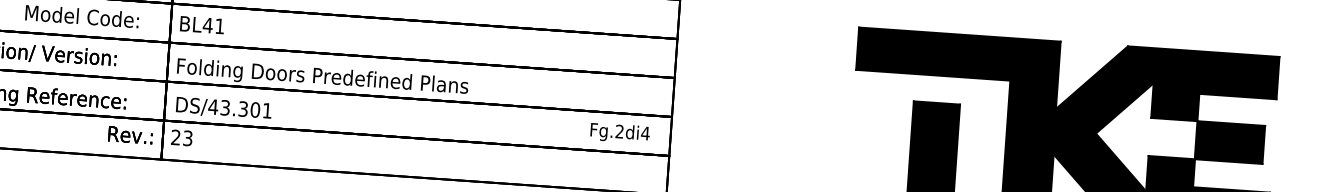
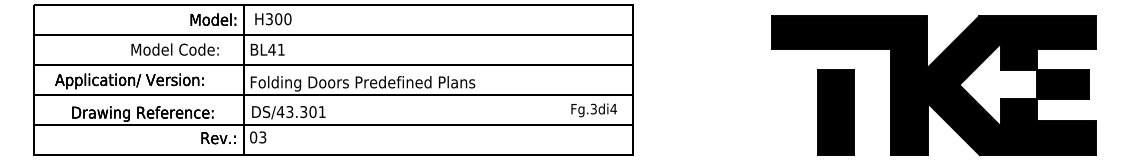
text: (619, 132) -> (593, 109), Fg.2di4 -> Fg.3di4
text: (175, 137) -> (253, 137), 23 -> 03

